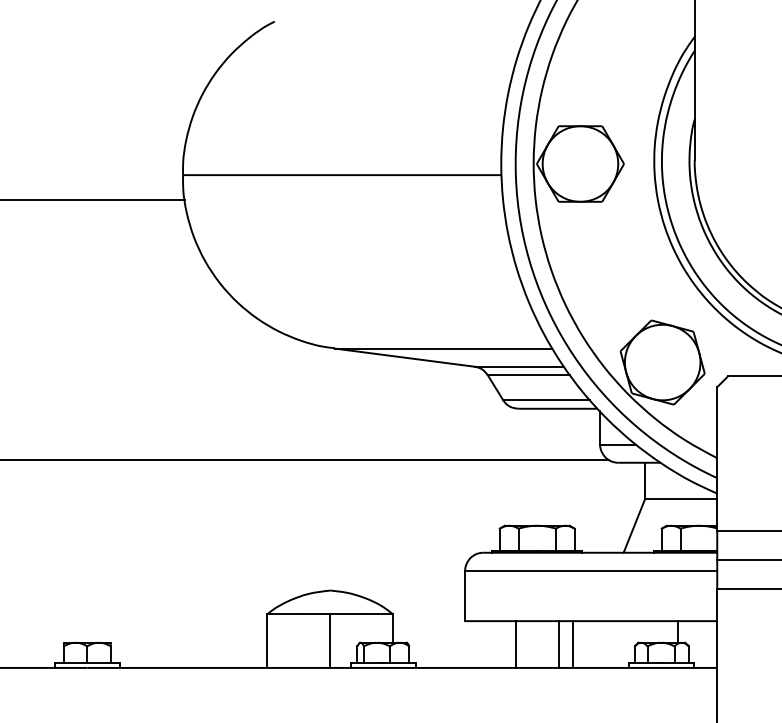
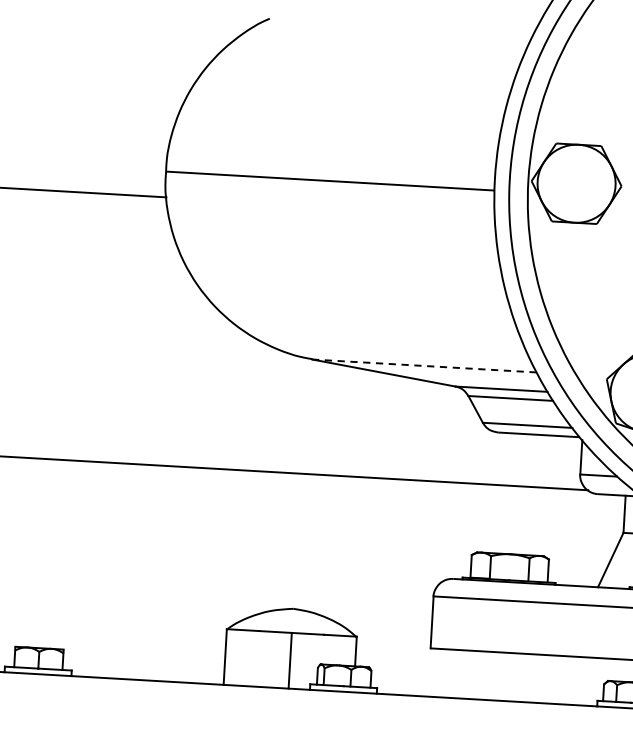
line: (443, 348) -> (424, 365), solid -> dashed
line: (515, 644) -> (481, 675), removed
line: (558, 644) -> (525, 678), removed
line: (573, 644) -> (540, 678), removed

